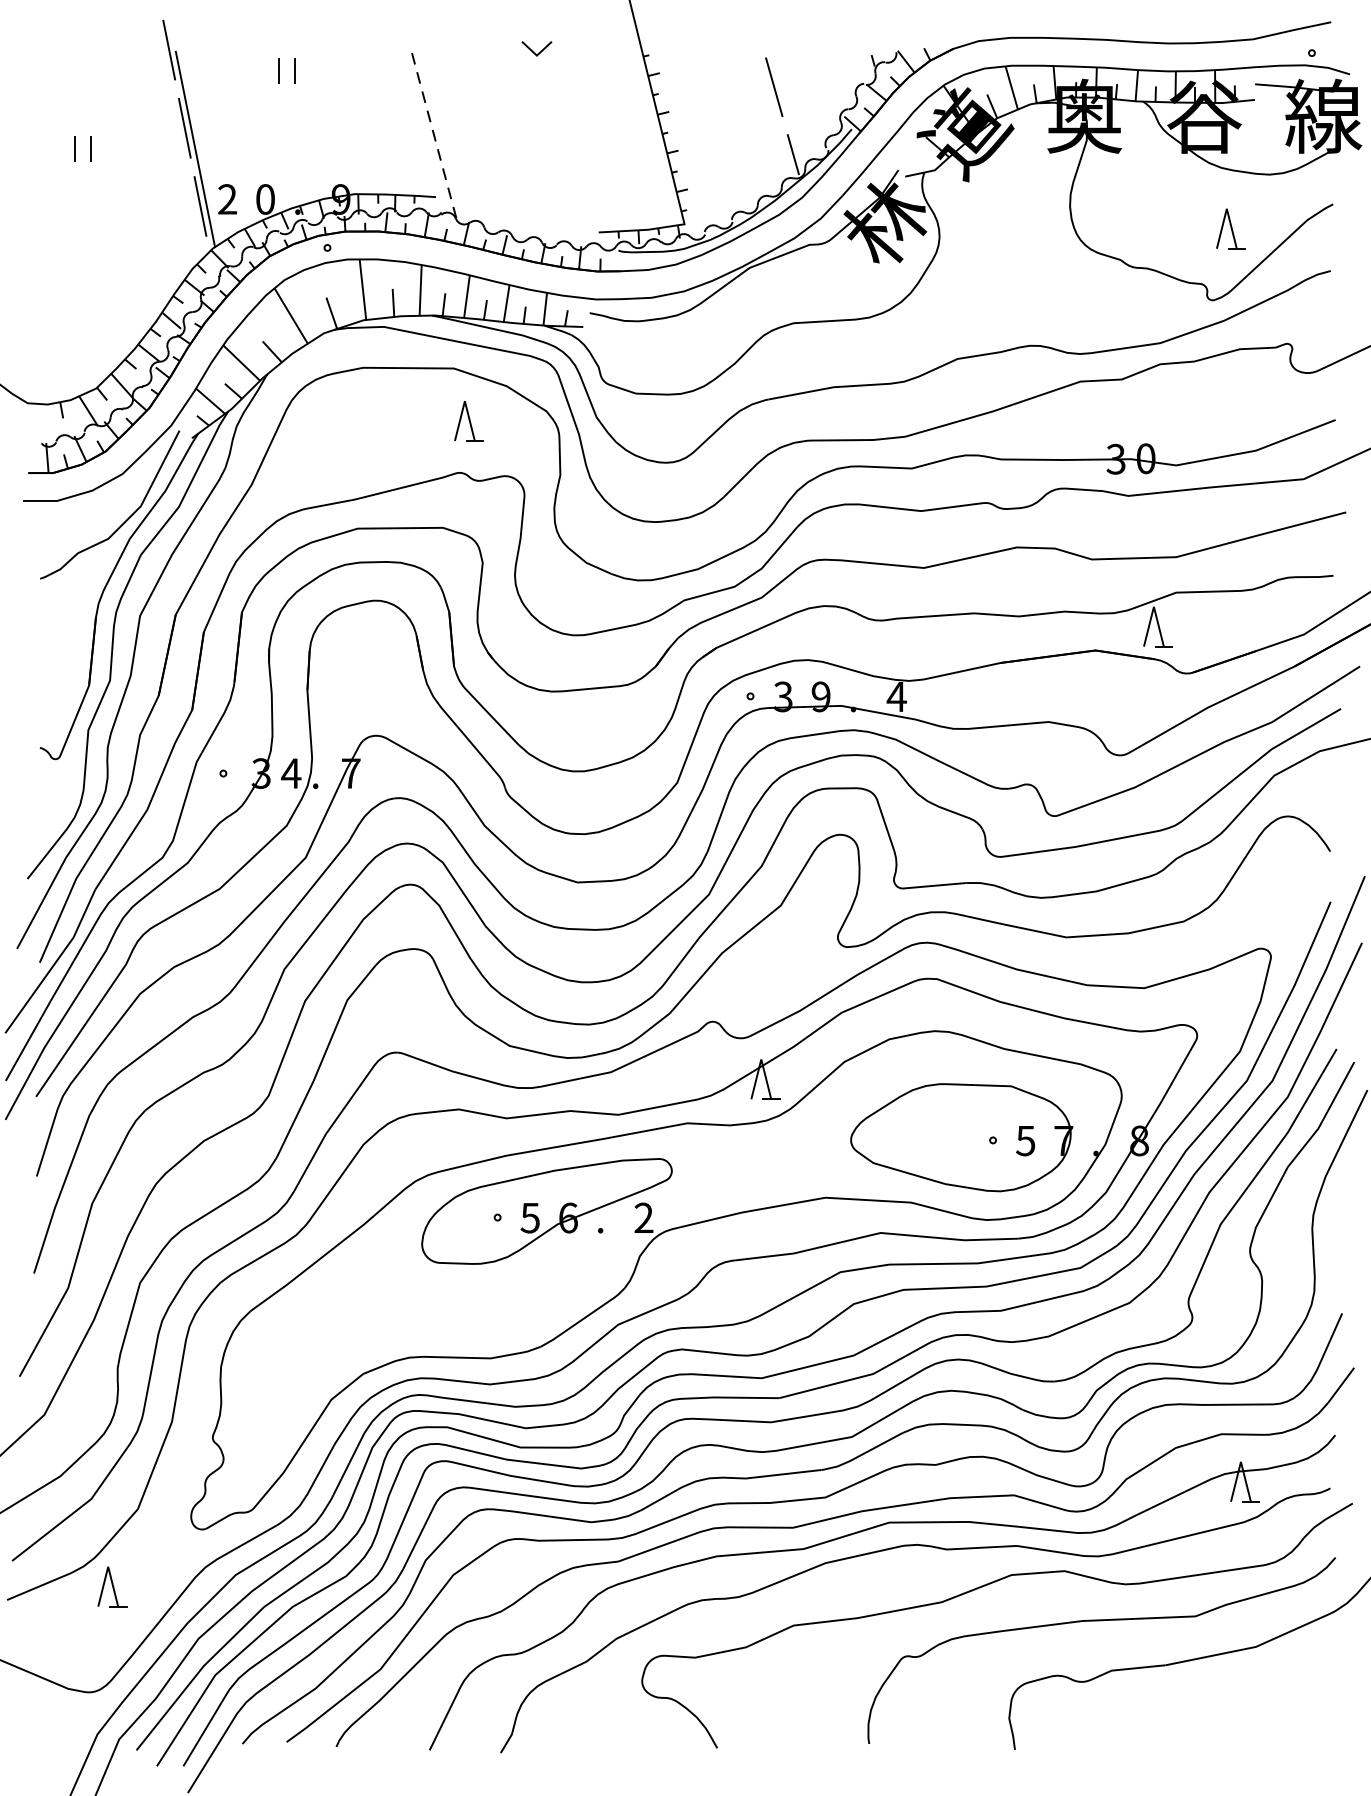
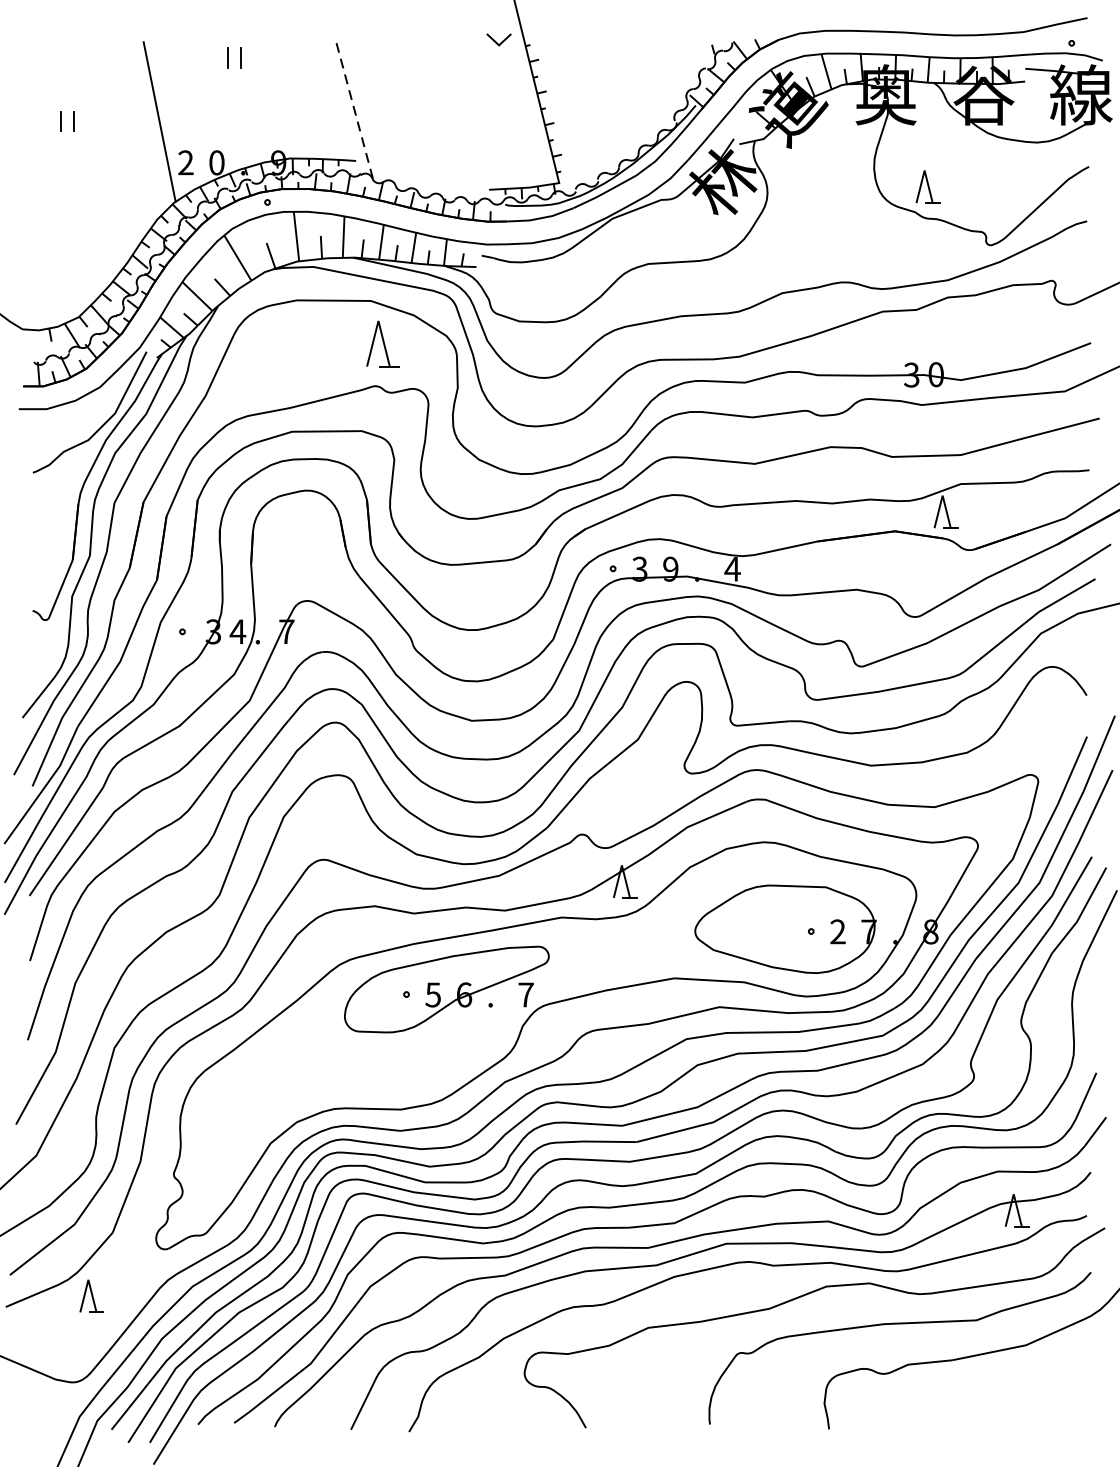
line: (169, 49) -> (138, 40), removed
line: (535, 52) -> (497, 42), moved
line: (774, 87) -> (632, 71), removed
line: (184, 127) -> (150, 104), removed
line: (792, 154) -> (647, 126), removed
line: (200, 206) -> (163, 168), removed
part: (1230, 228) -> (927, 186), moved
part: (468, 421) -> (382, 344), size x1.4
text: (1025, 1140) -> (837, 931), 5 -> 2
text: (643, 1217) -> (525, 994), 2 -> 7

